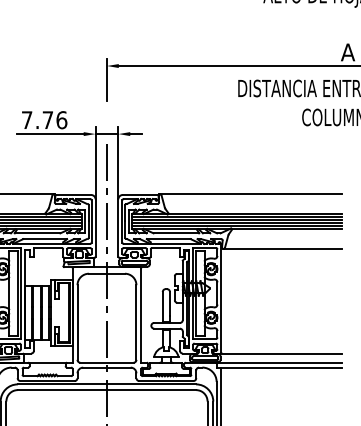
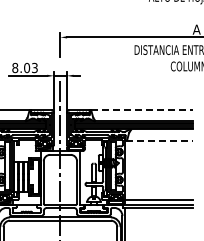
text: (43, 119) -> (24, 67), 7.76 -> 8.03
line: (252, 193) -> (142, 109), solid -> dashed
line: (283, 248) -> (160, 140), solid -> dashed

